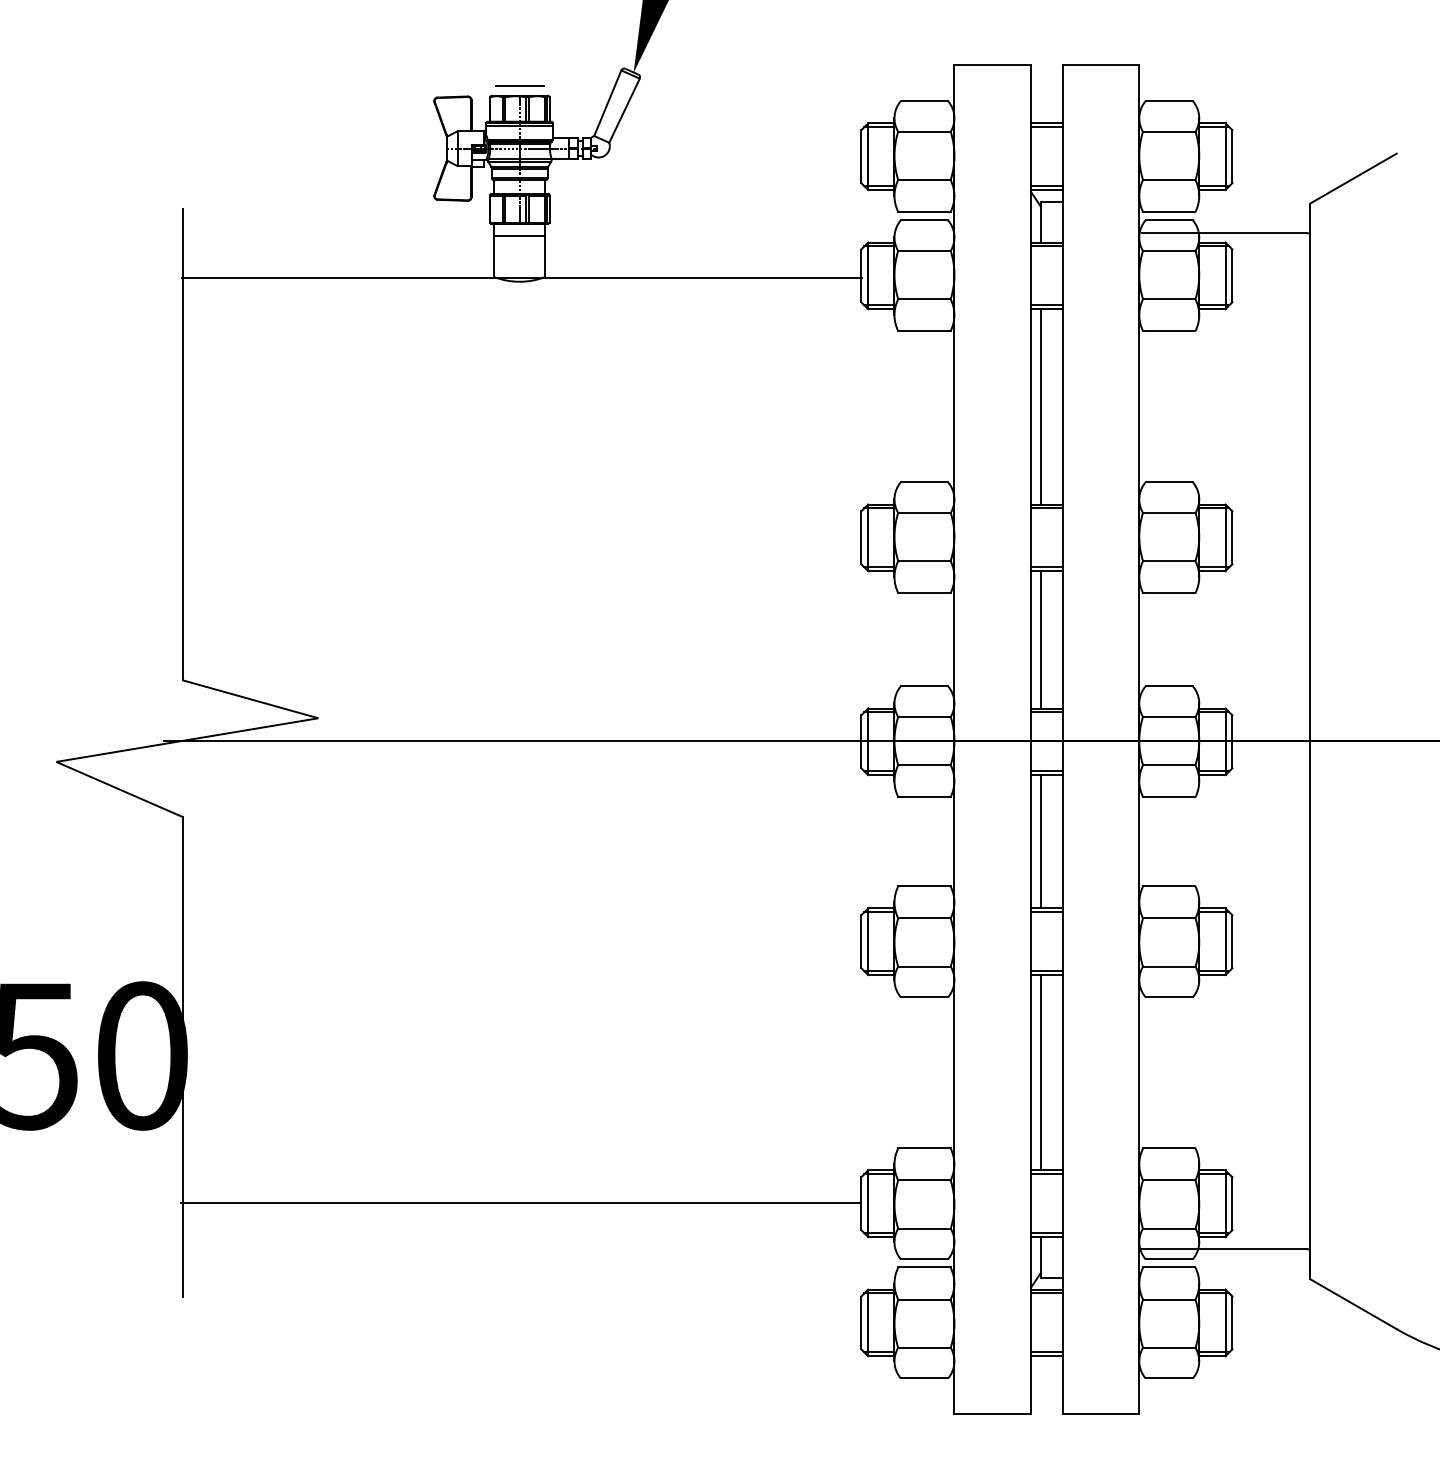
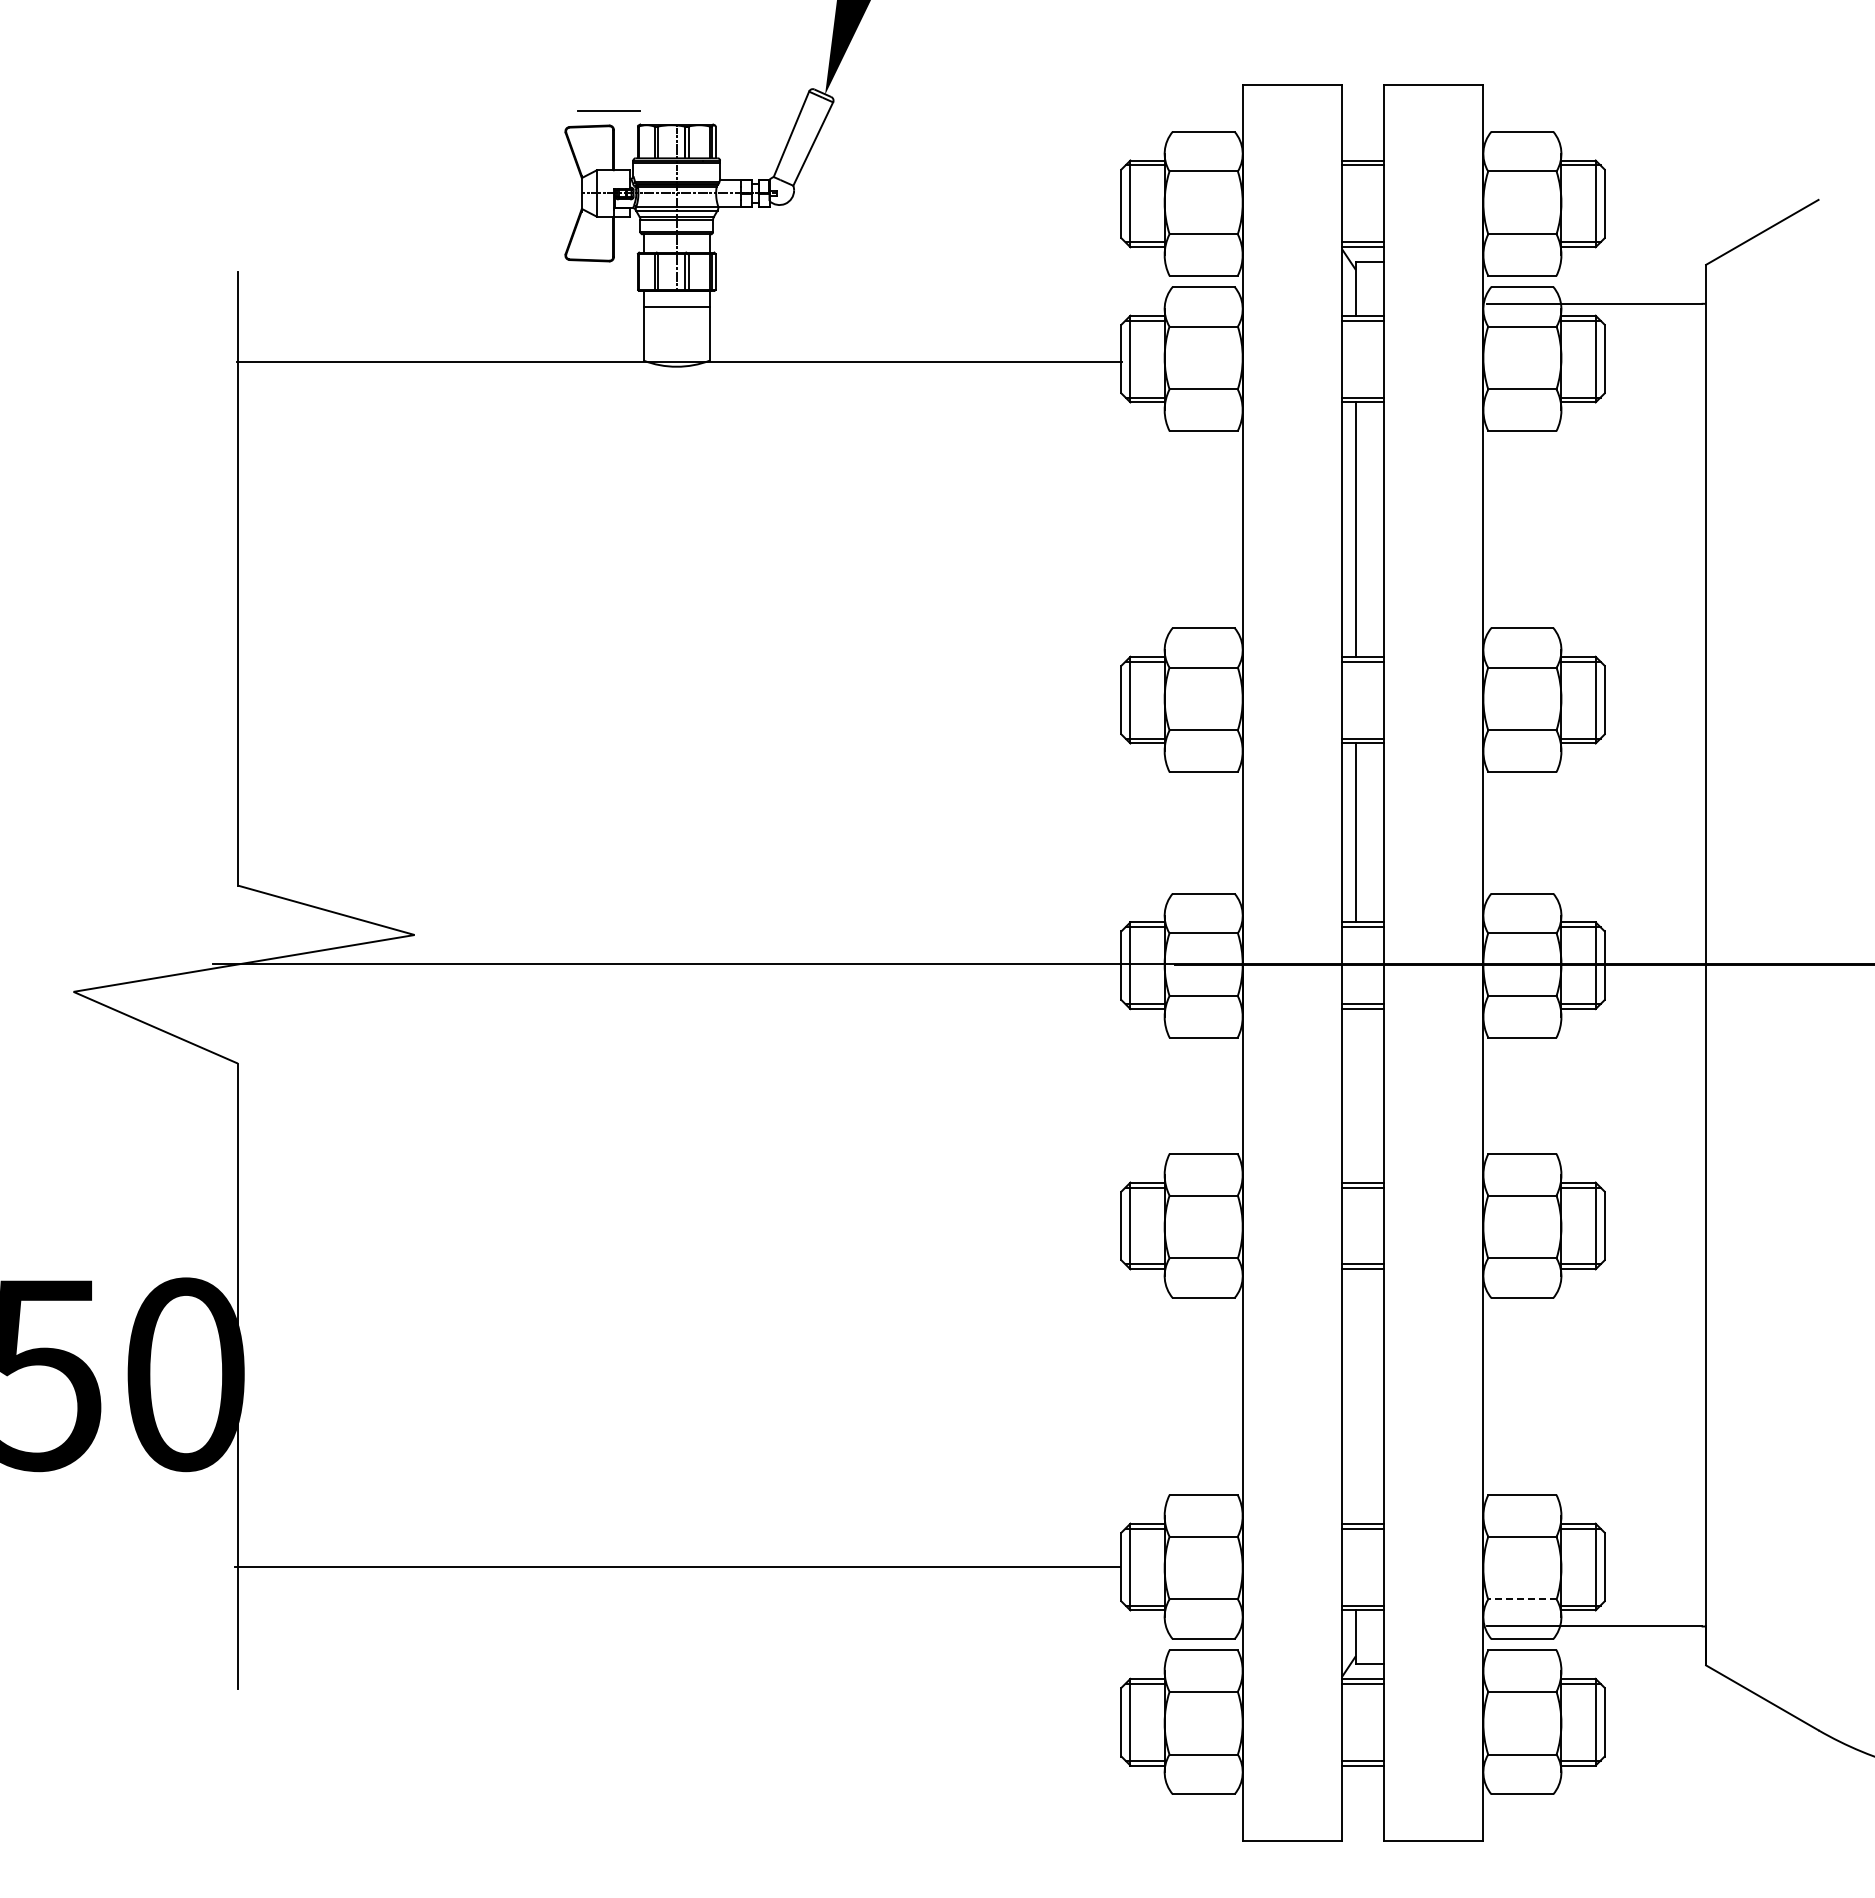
line: (519, 84) -> (608, 110), moved
line: (1041, 841) -> (1356, 1095), removed
line: (1041, 1072) -> (1356, 1396), removed
line: (1168, 1228) -> (1521, 1599), solid -> dashed

